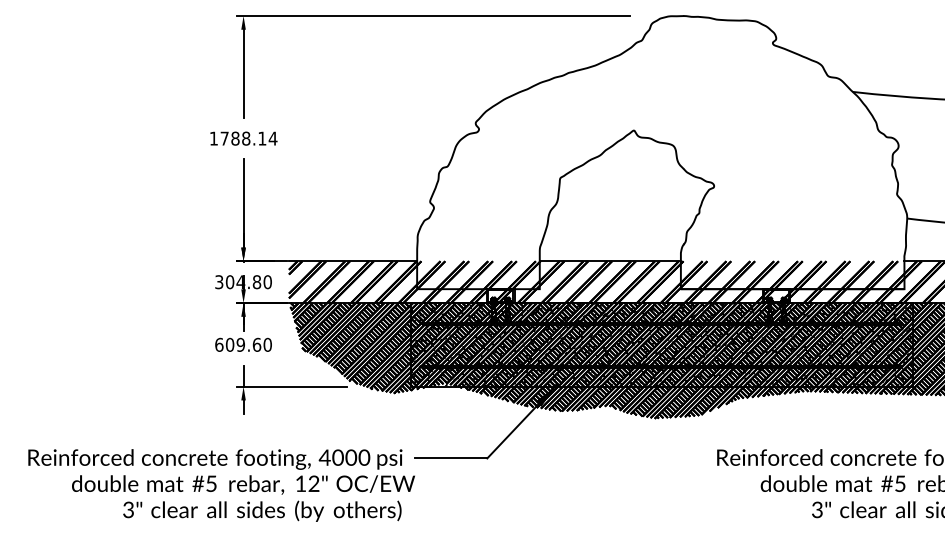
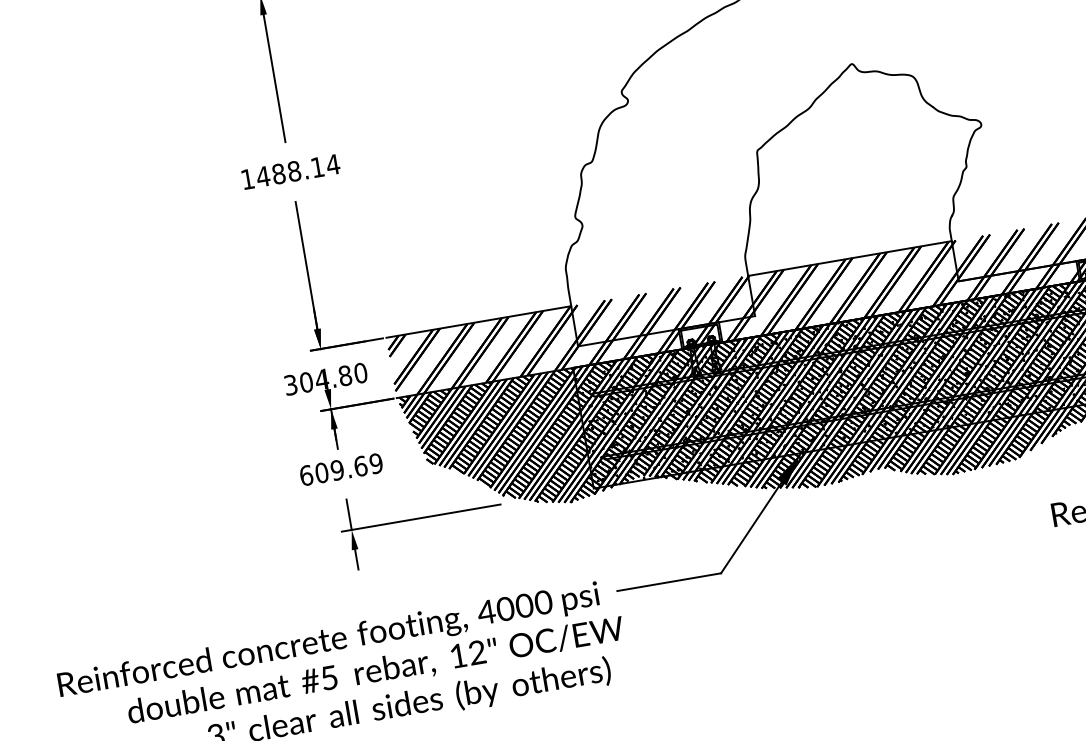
text: (224, 138) -> (262, 176), 1788.14 -> 1488.14
text: (267, 344) -> (375, 463), 609.60 -> 609.69

